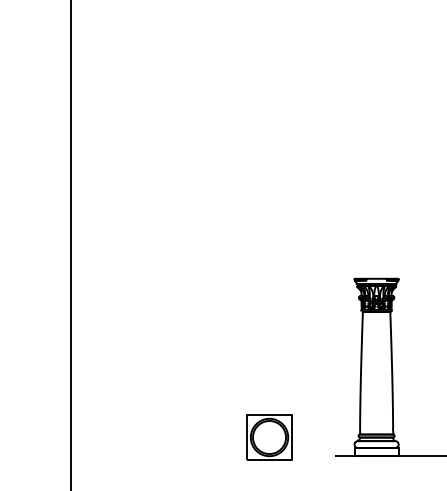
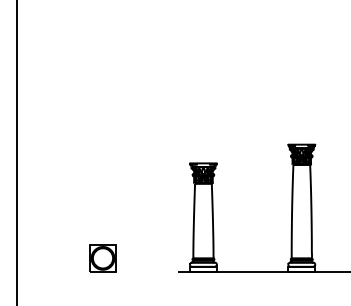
part: (268, 437) -> (102, 258), moved

